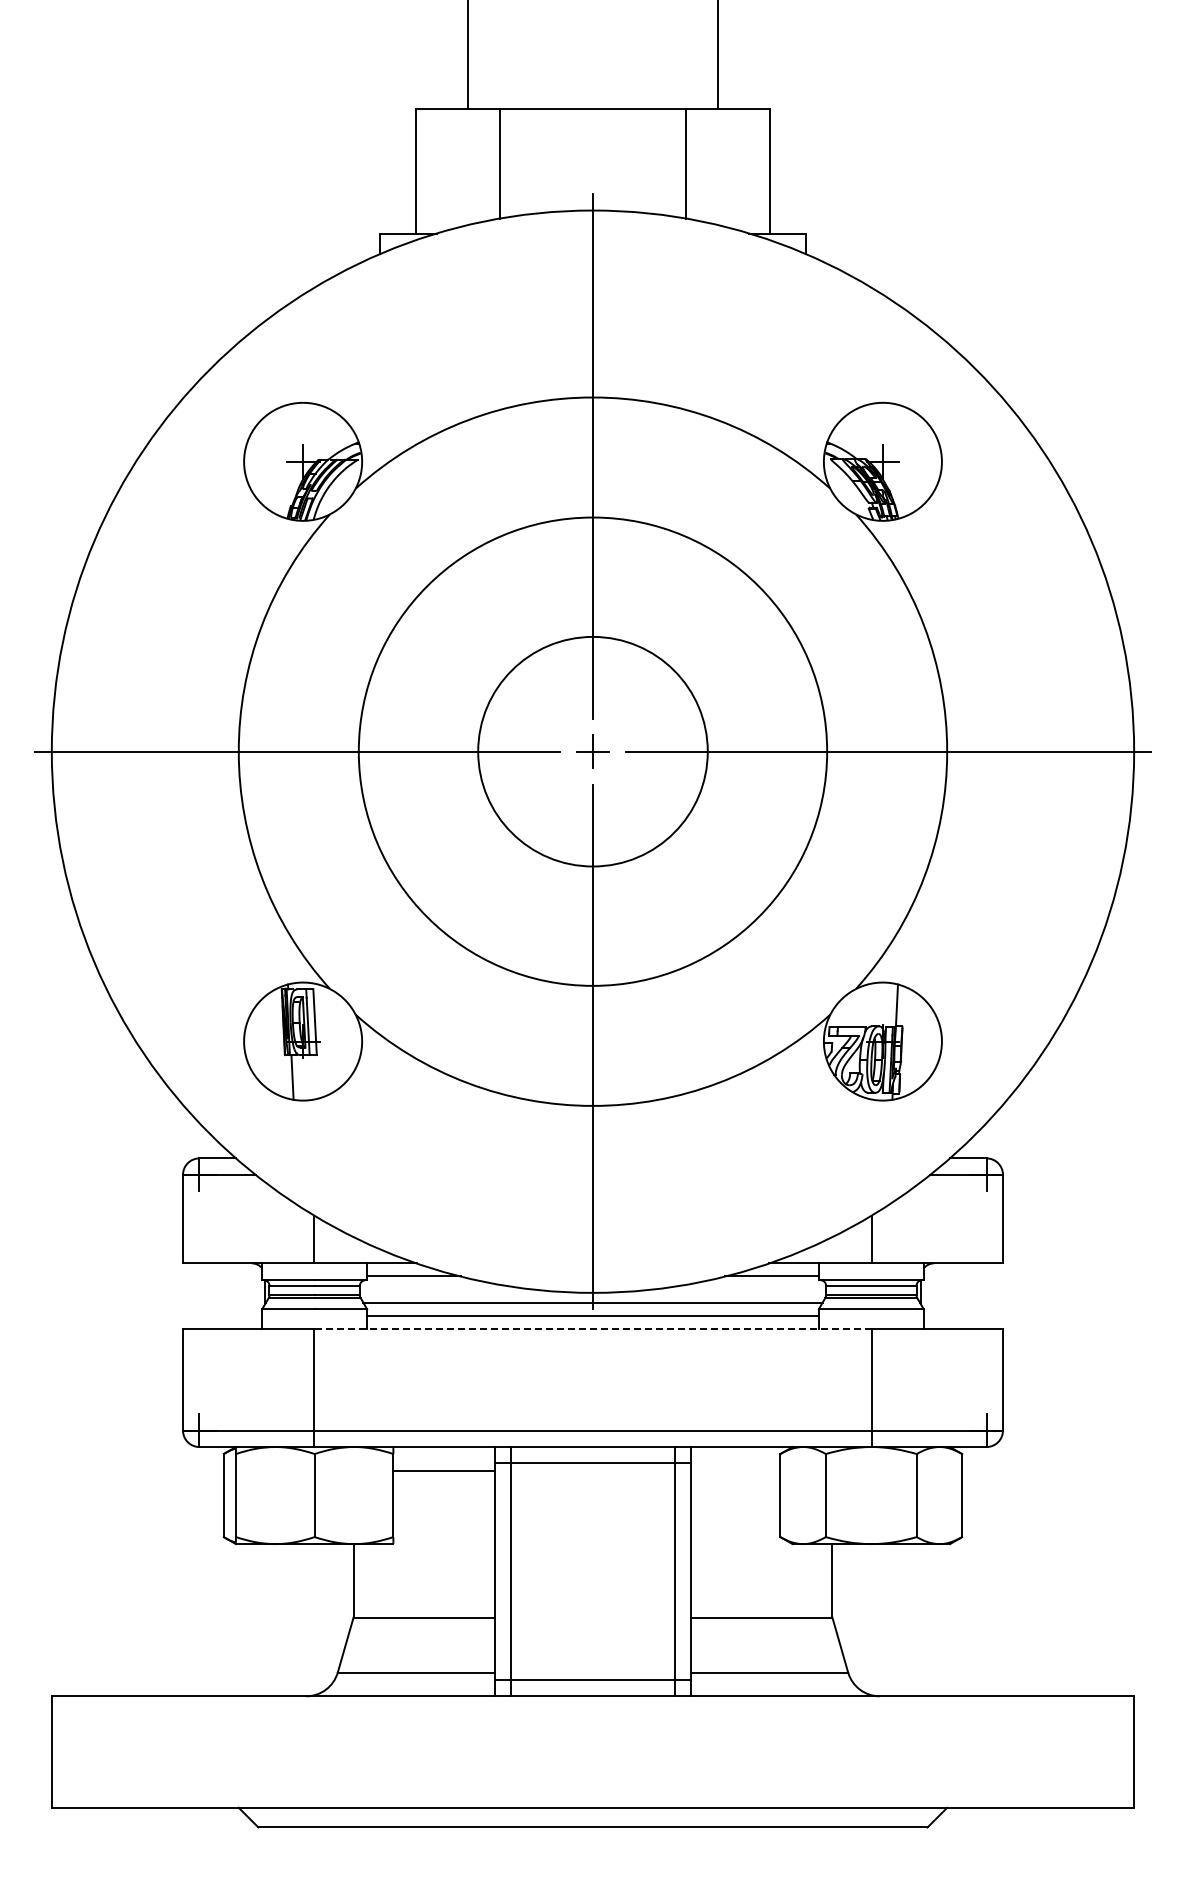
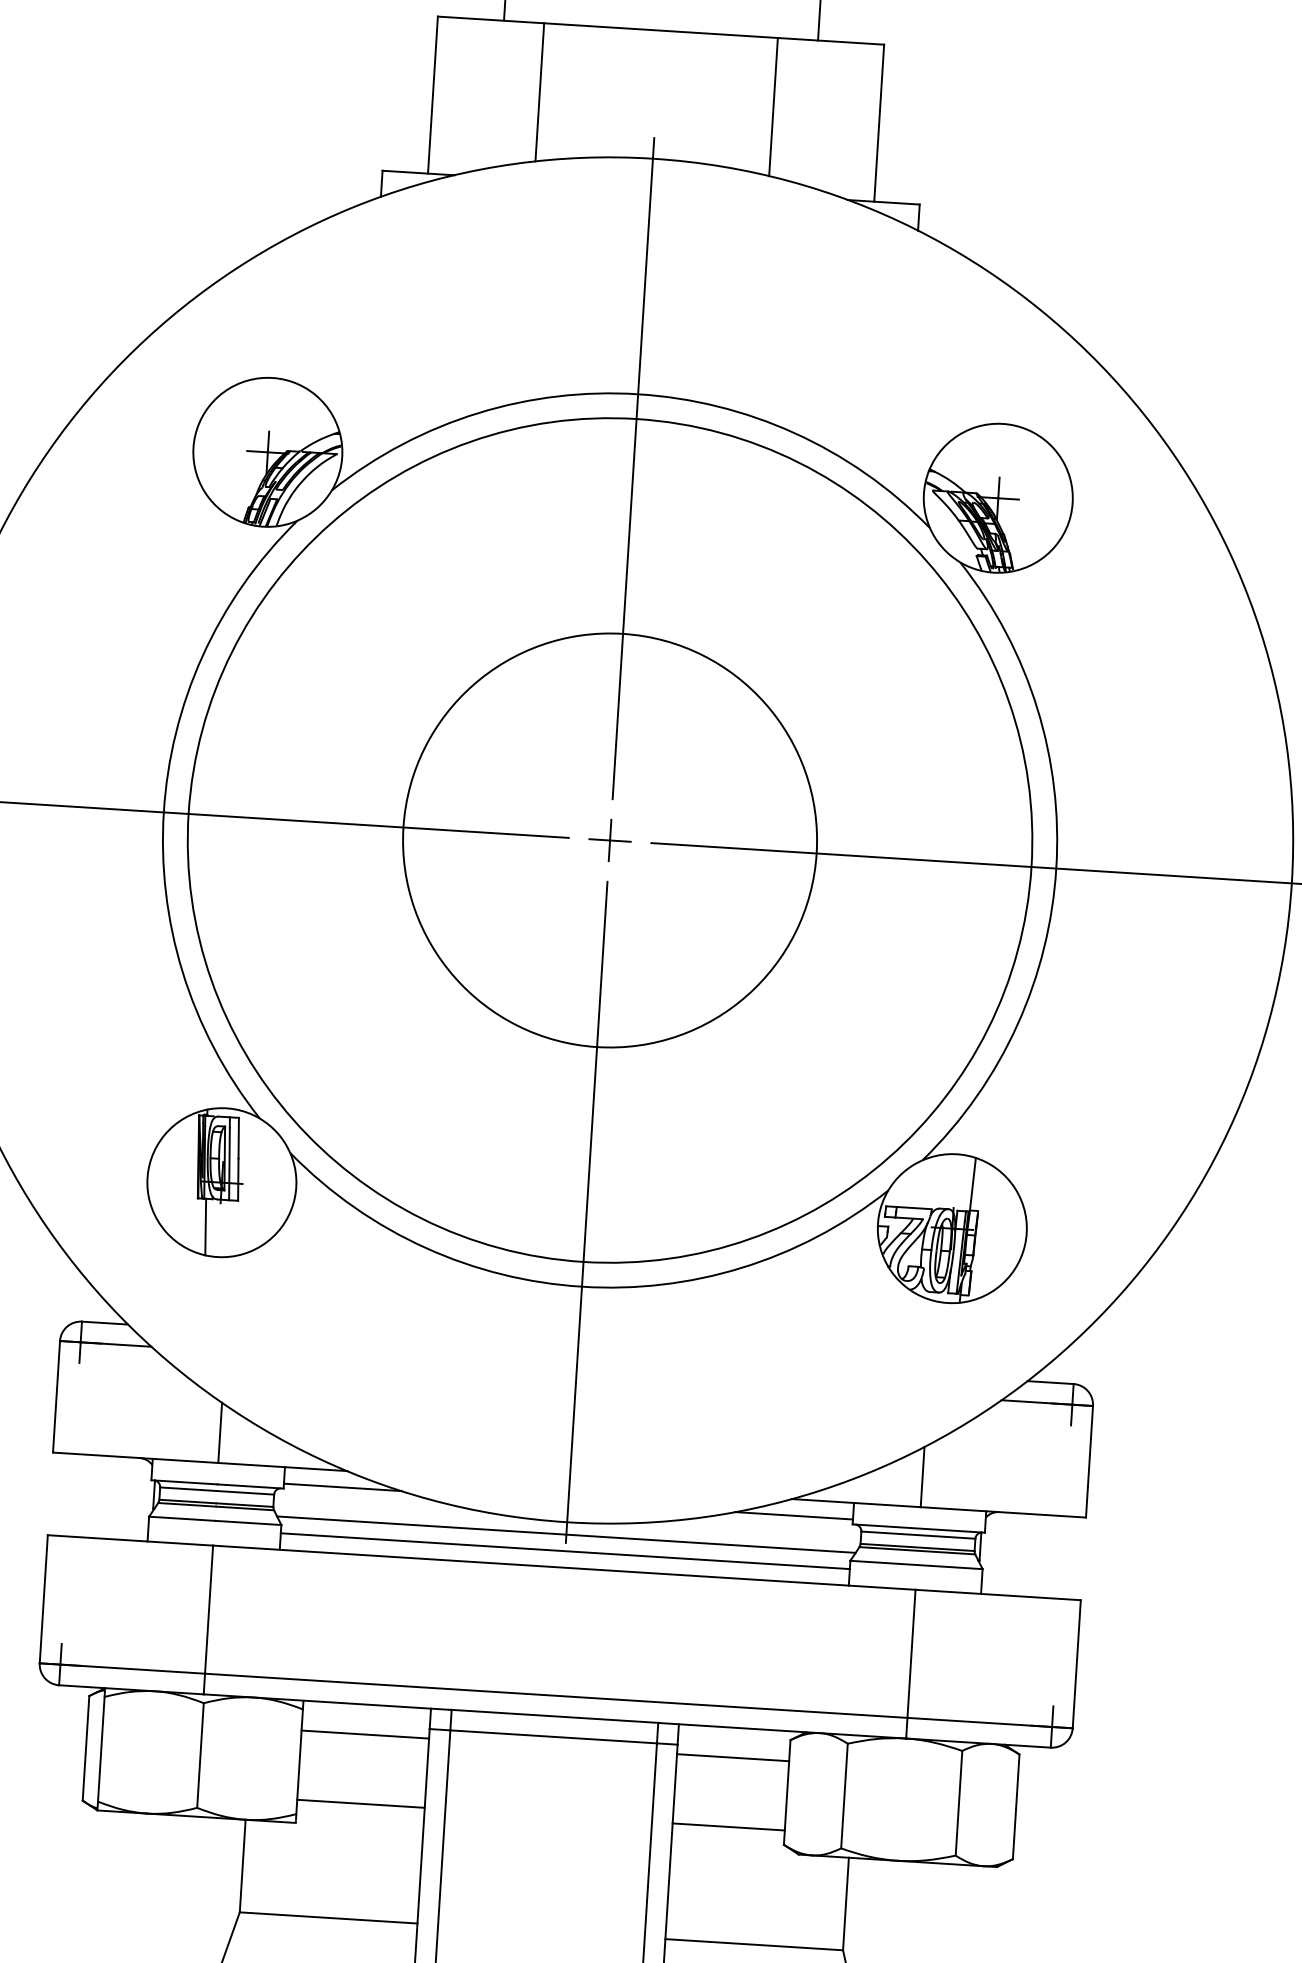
circle: (592, 751) -> (609, 840), size x1.43
circle: (592, 751) -> (609, 840), size x1.43
line: (592, 1328) -> (563, 1567), dashed -> solid
line: (735, 1470) -> (732, 1757), added
line: (443, 1525) -> (360, 1803), added
line: (735, 1525) -> (728, 1826), added

